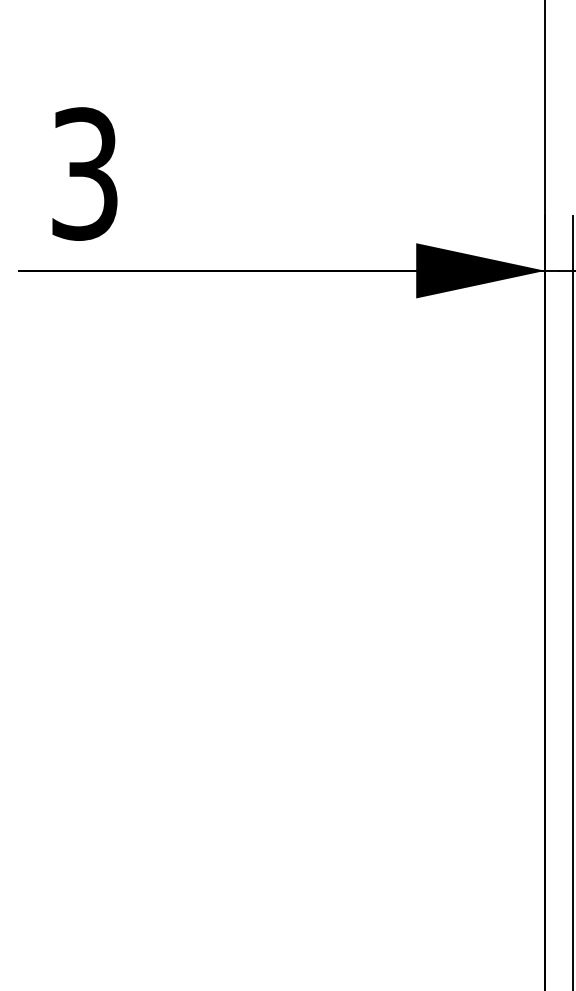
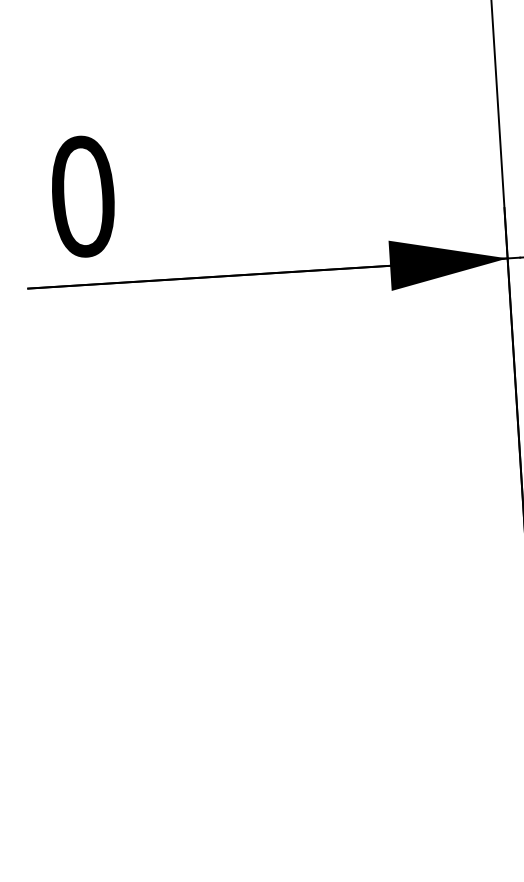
text: (85, 173) -> (83, 196), 3 -> 0

